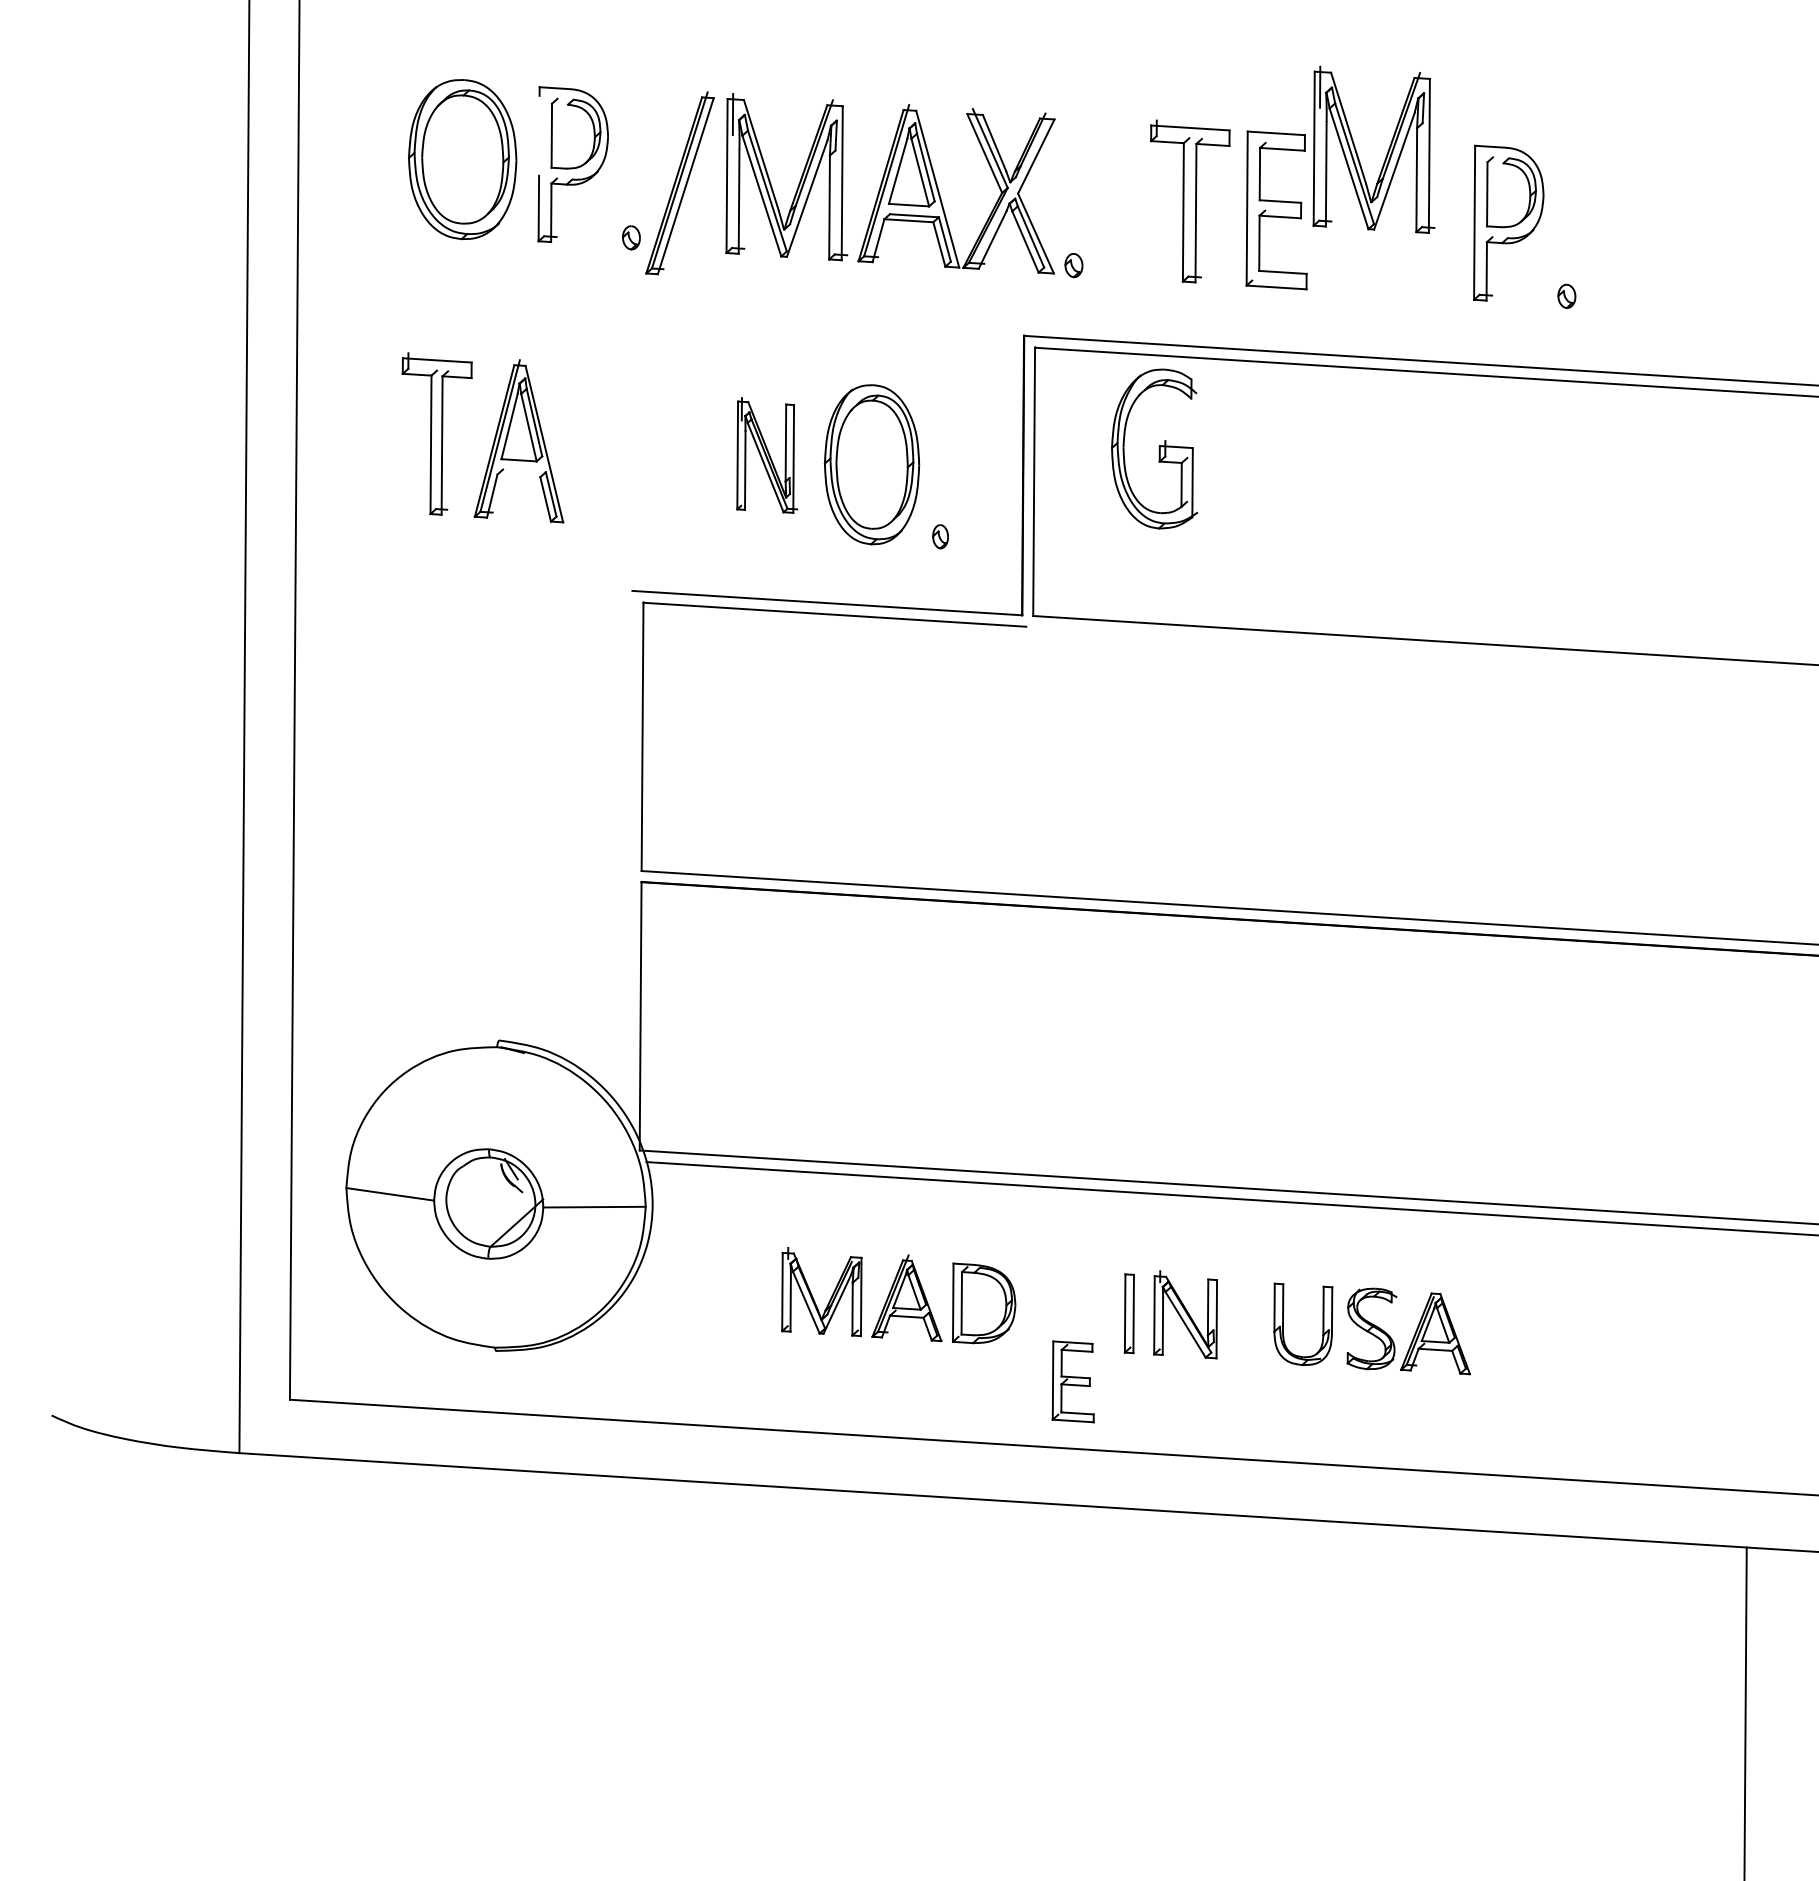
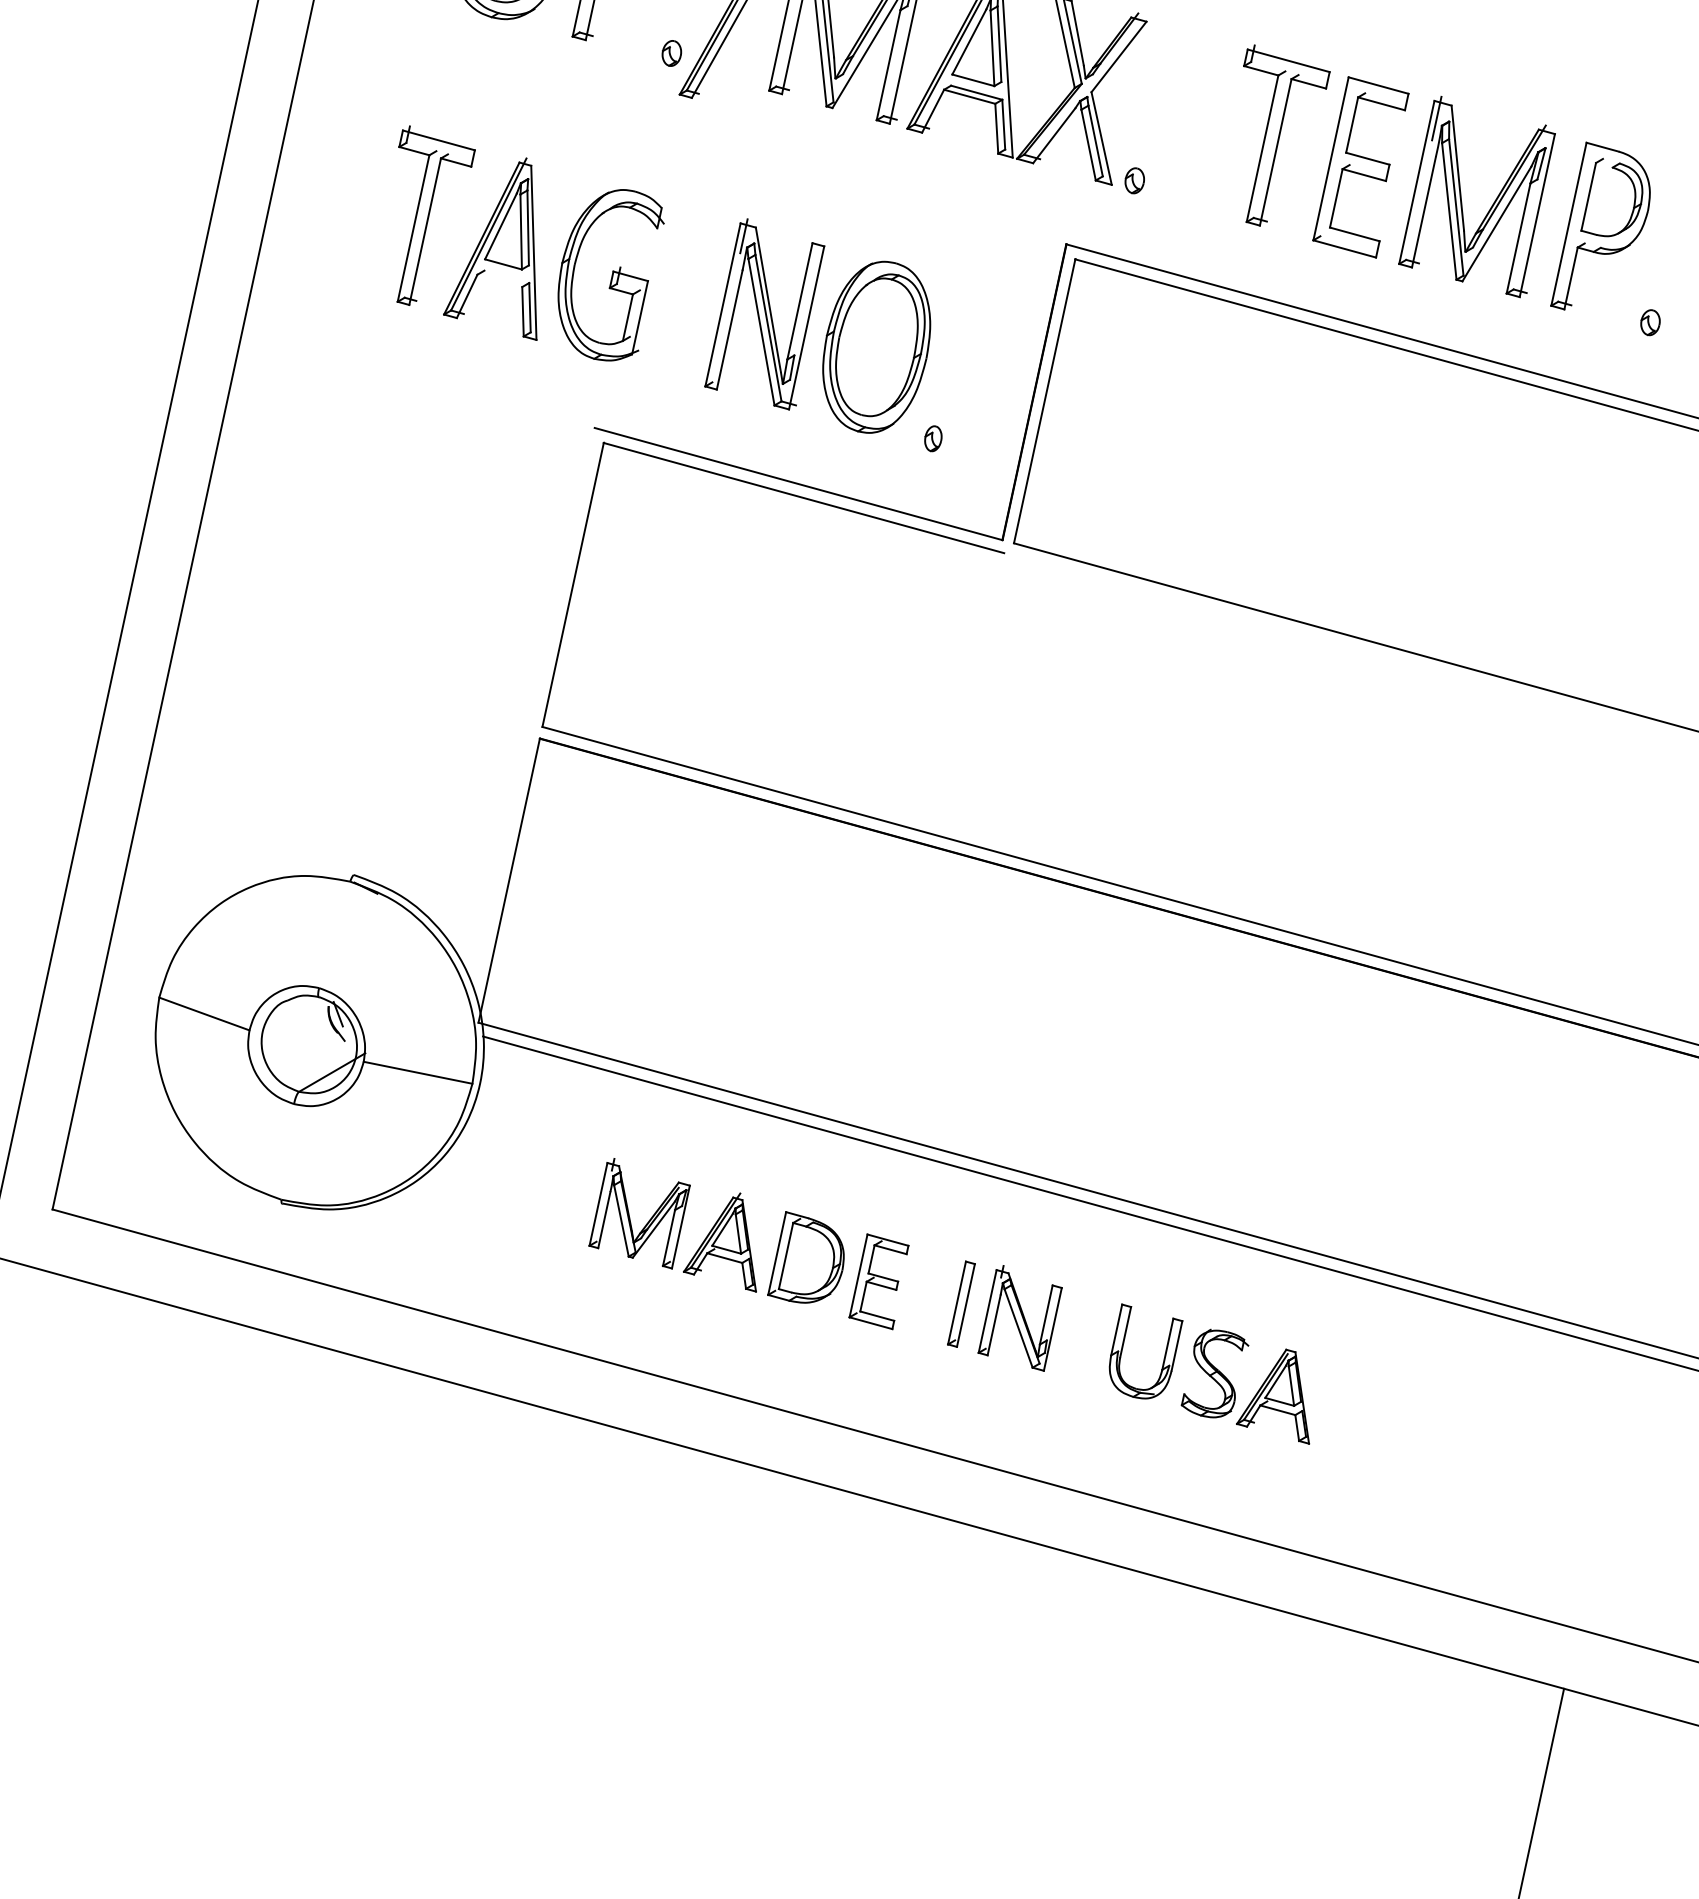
part: (1386, 154) -> (1492, 204), moved
part: (1154, 448) -> (607, 273), moved
part: (766, 455) -> (766, 314), size x1.43
part: (1072, 1381) -> (878, 1281), moved

